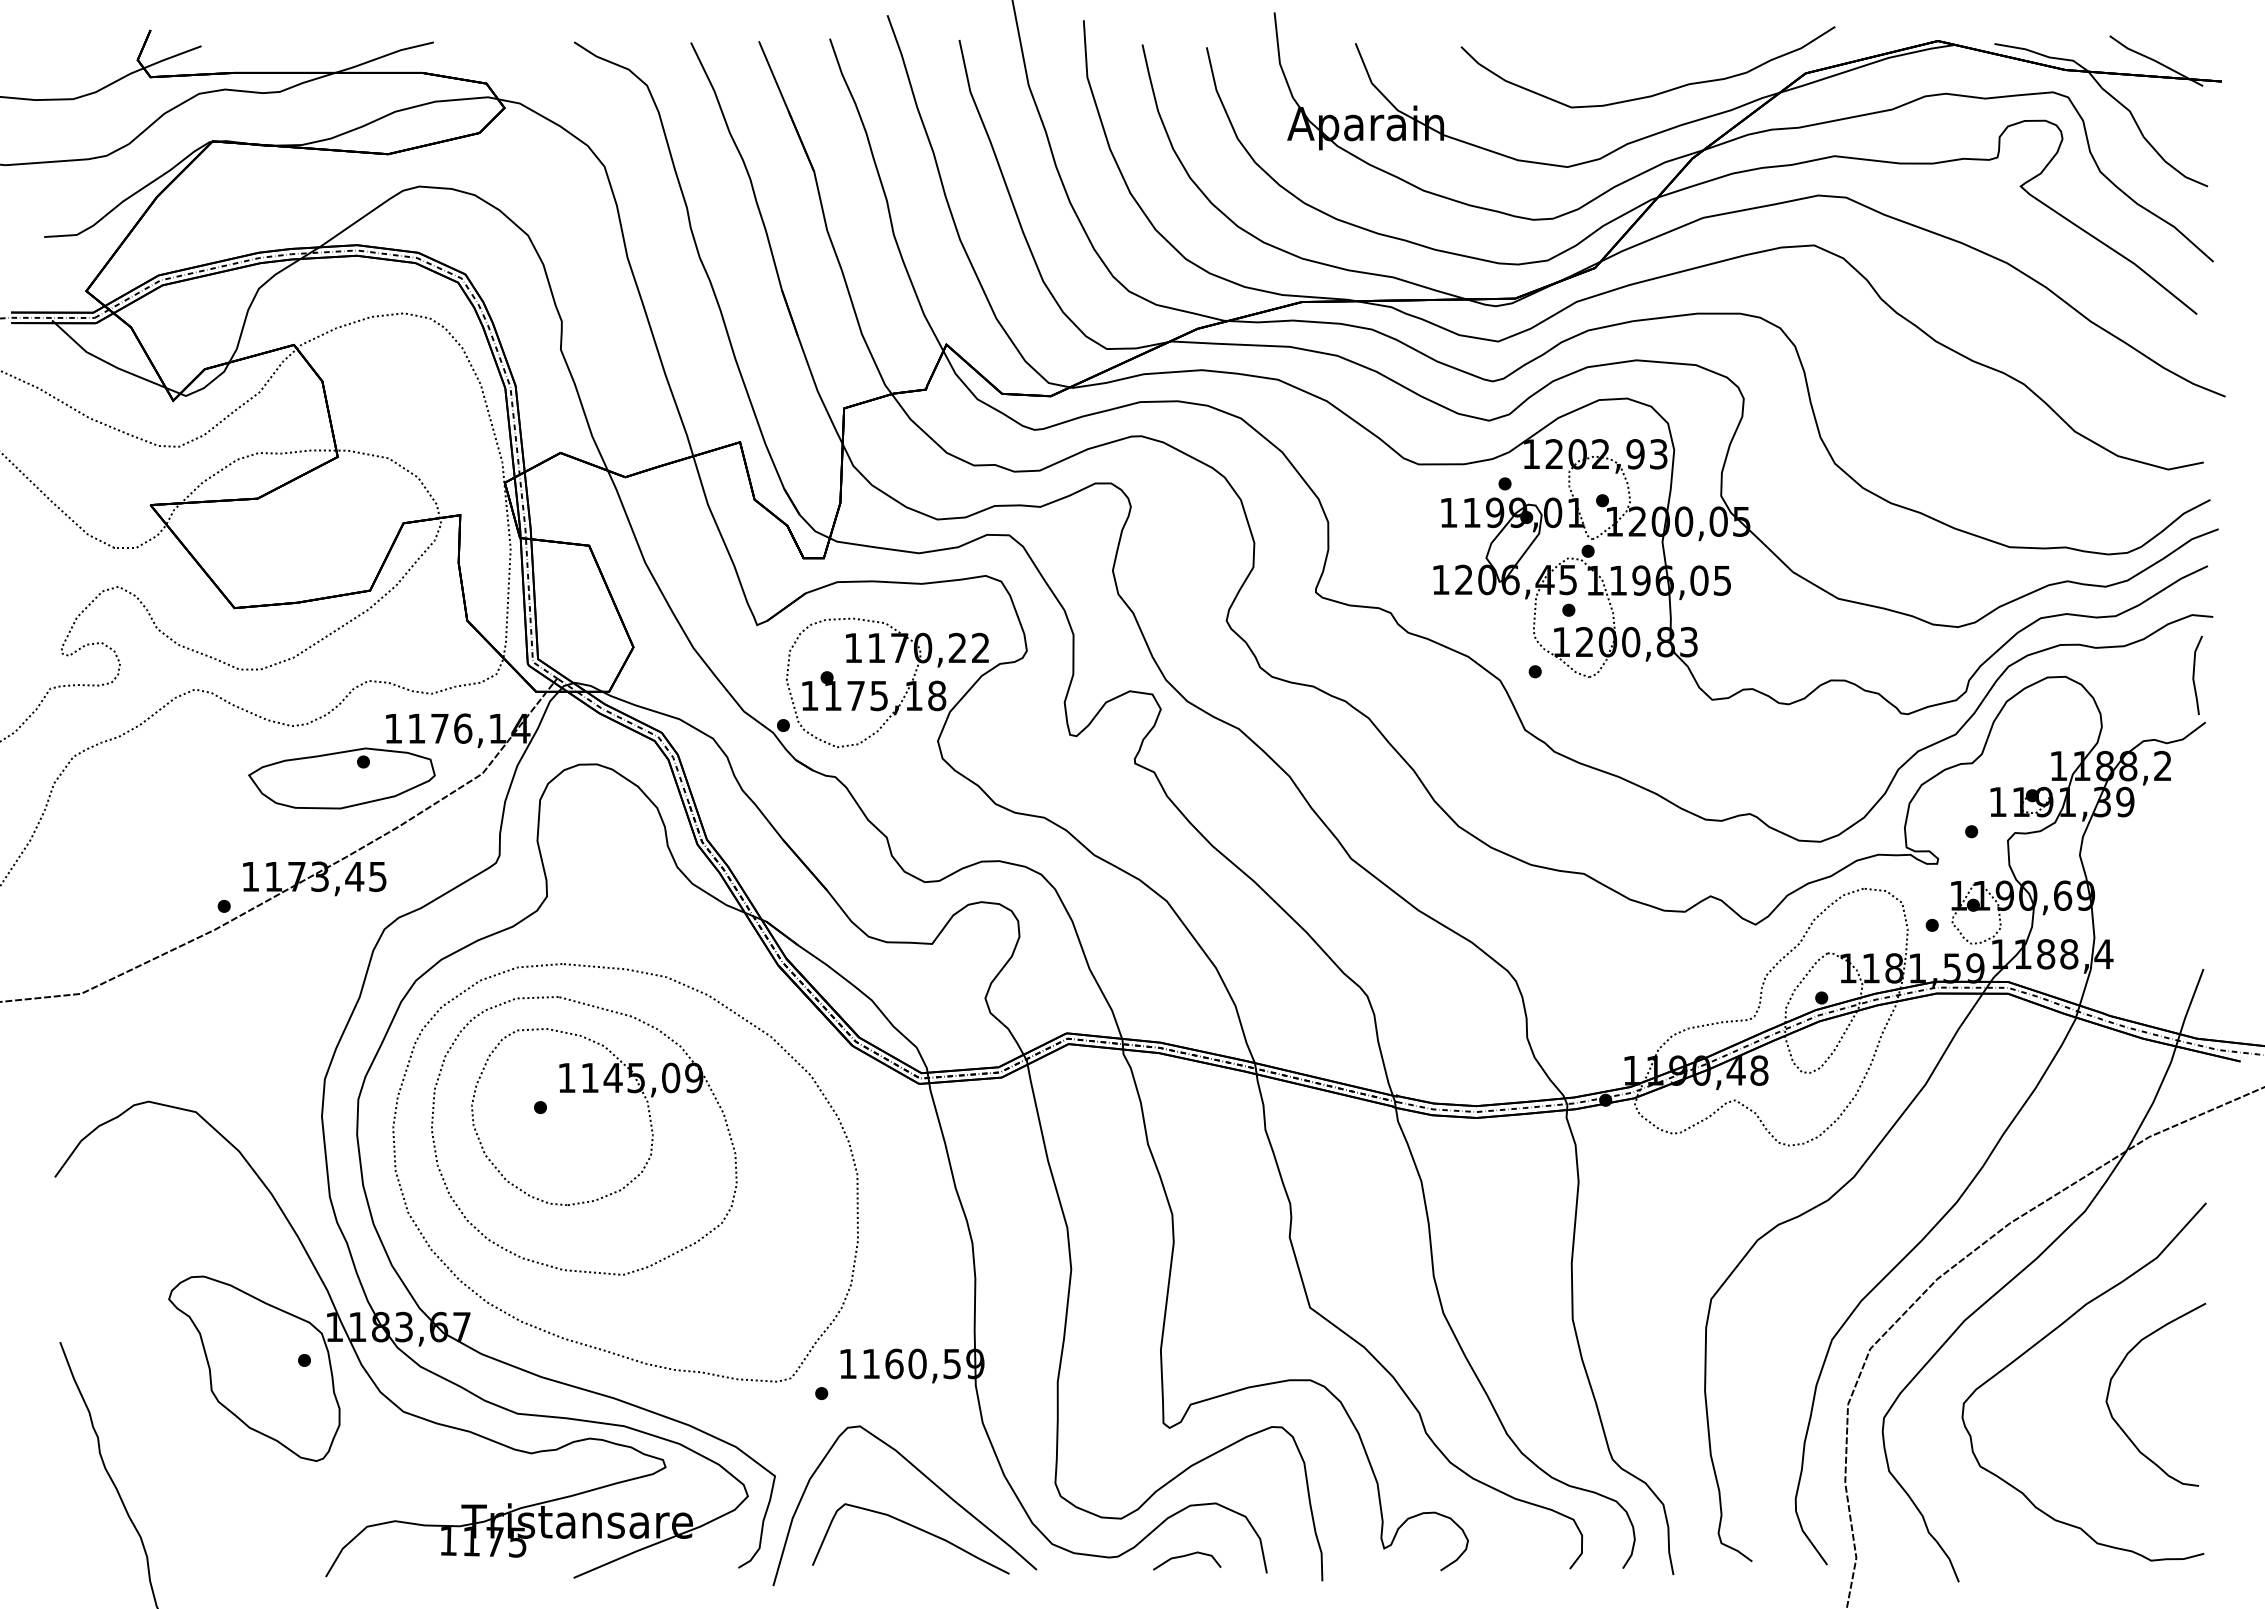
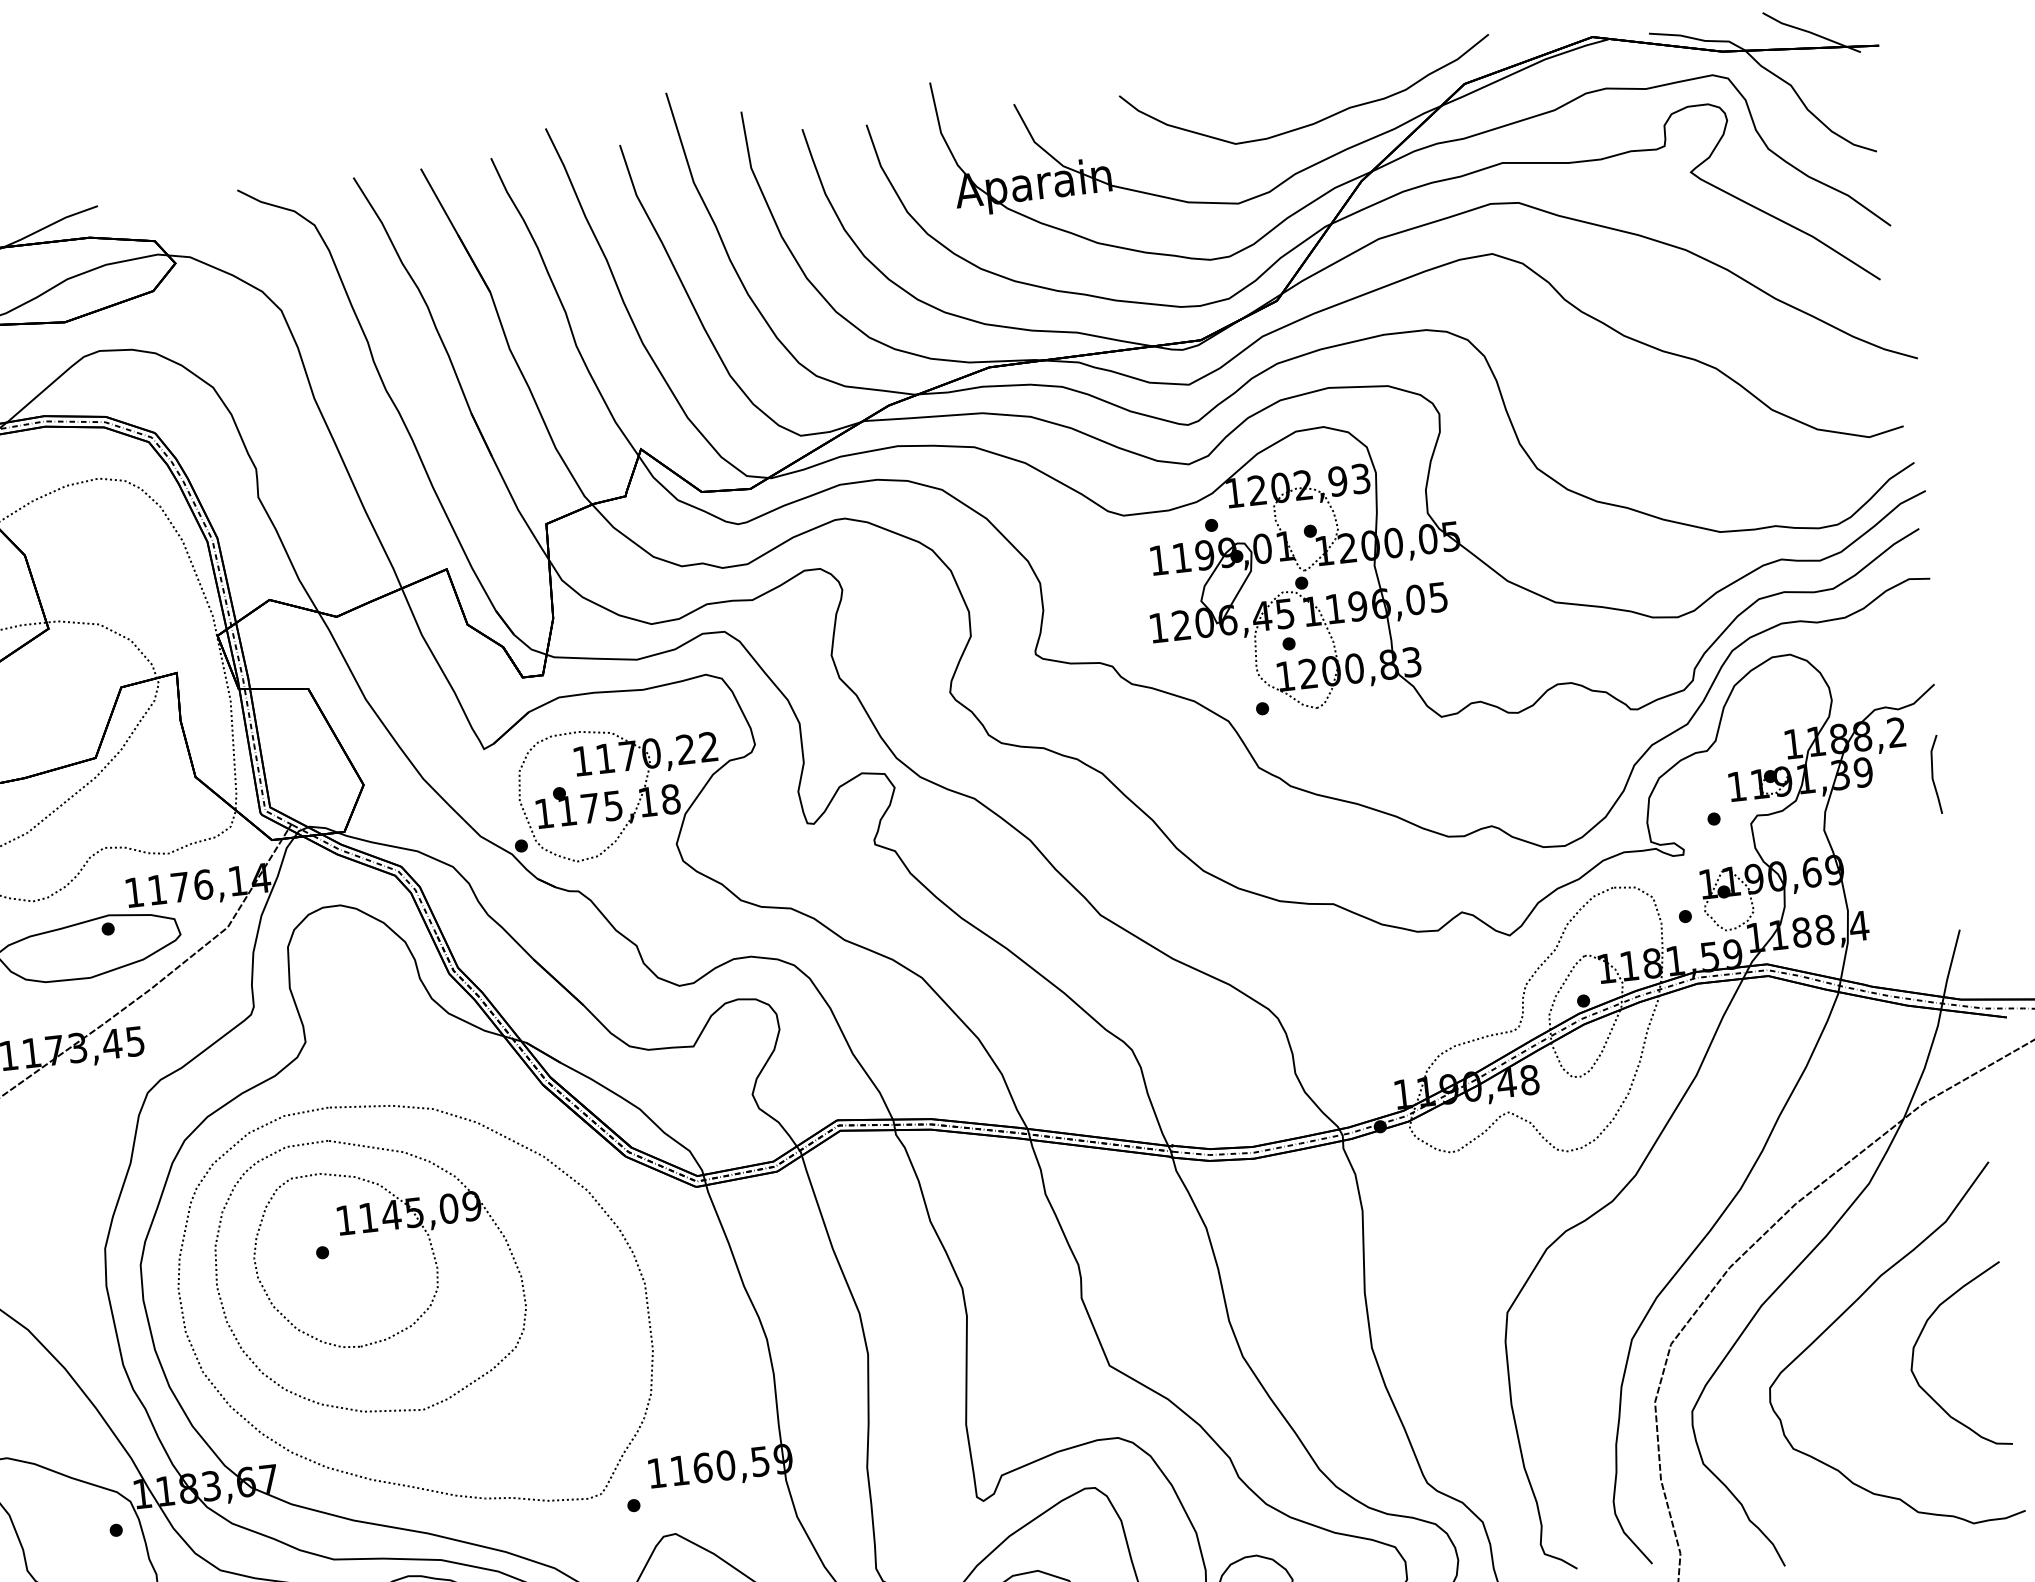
line: (2194, 674) -> (1933, 774), moved

